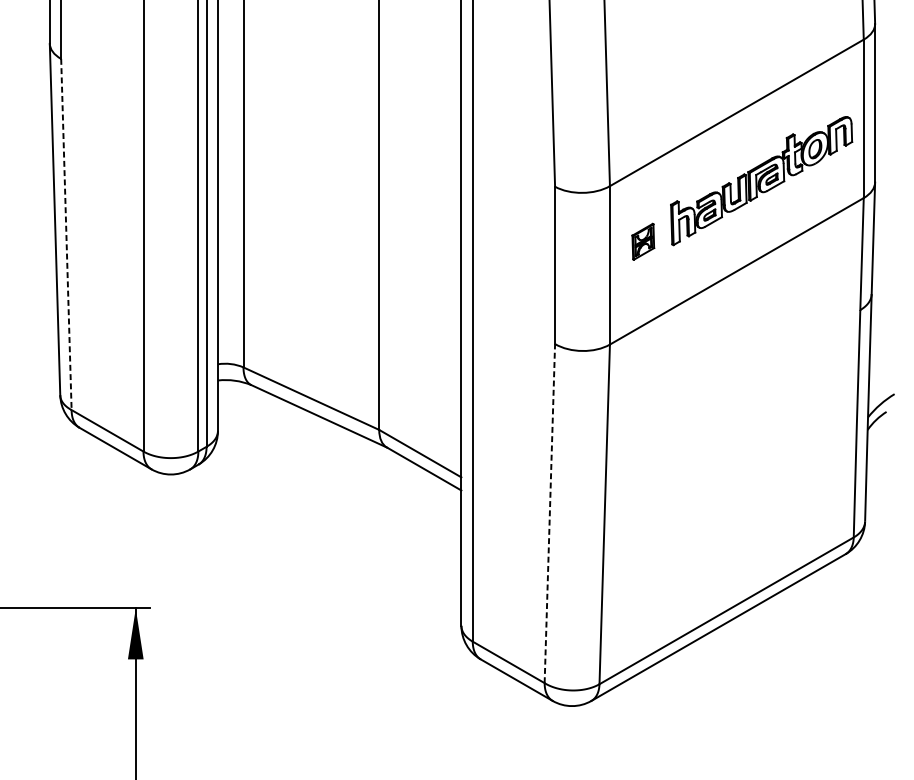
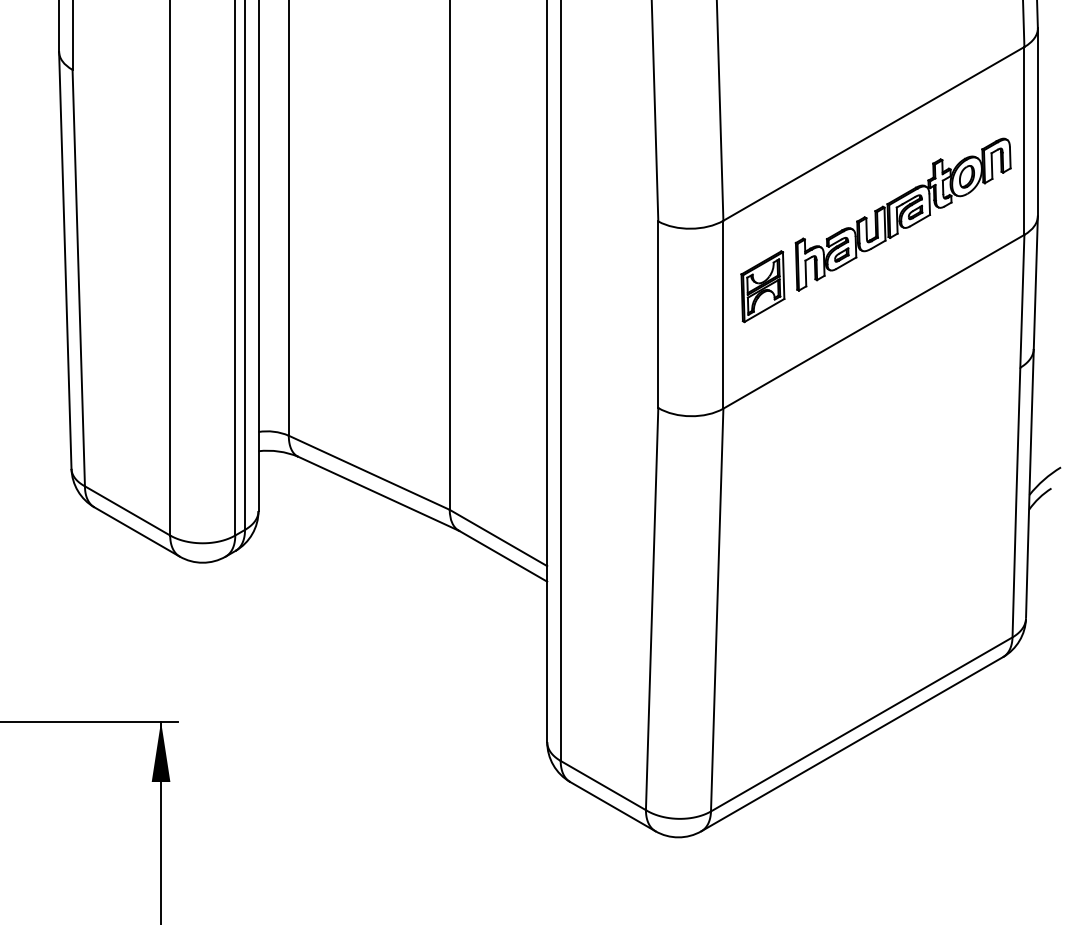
line: (66, 234) -> (78, 278), dashed -> solid
part: (642, 241) -> (762, 286), size x1.67
line: (550, 513) -> (652, 608), dashed -> solid

